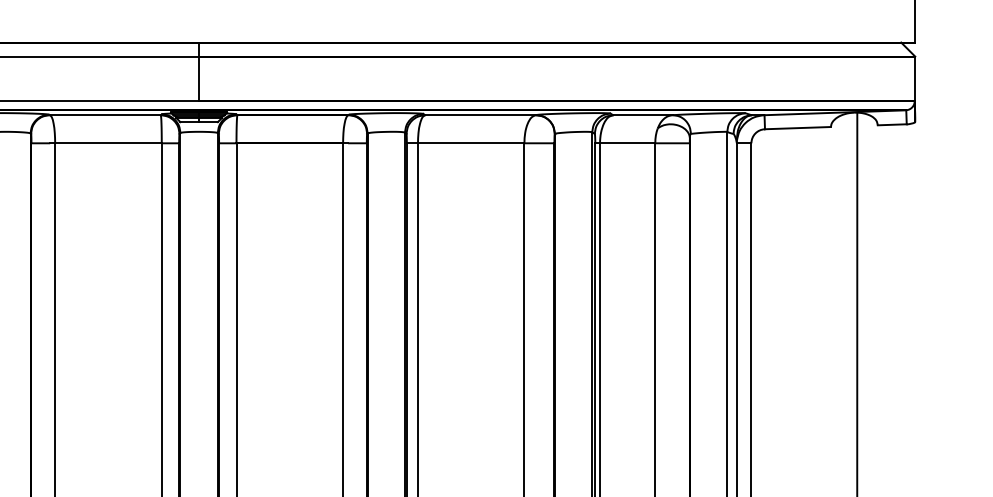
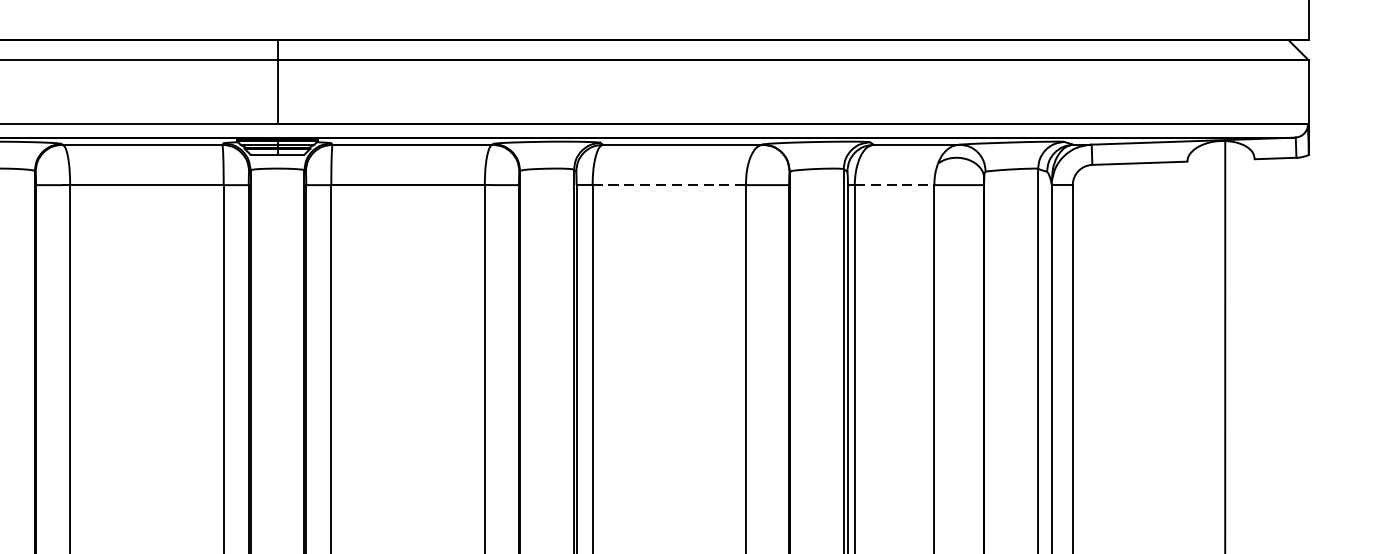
line: (471, 143) -> (669, 185), solid -> dashed
line: (627, 143) -> (894, 185), solid -> dashed

